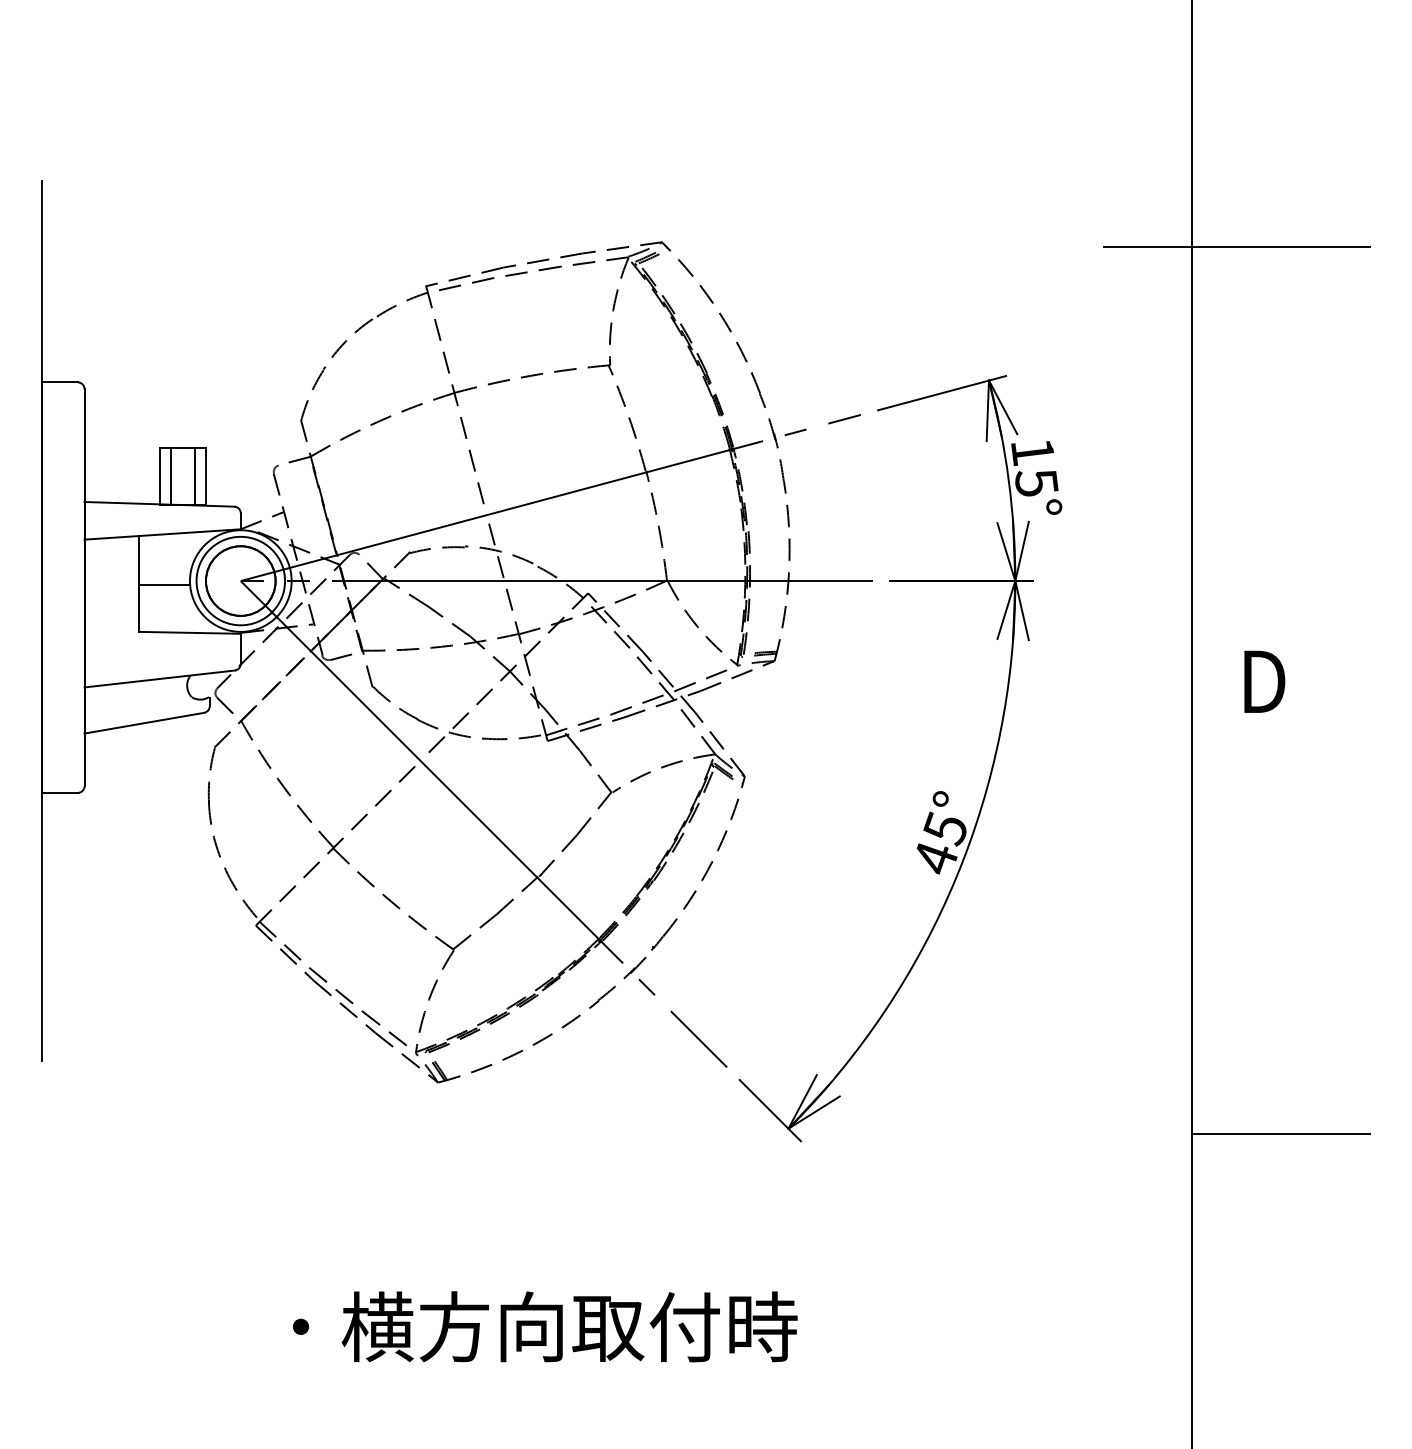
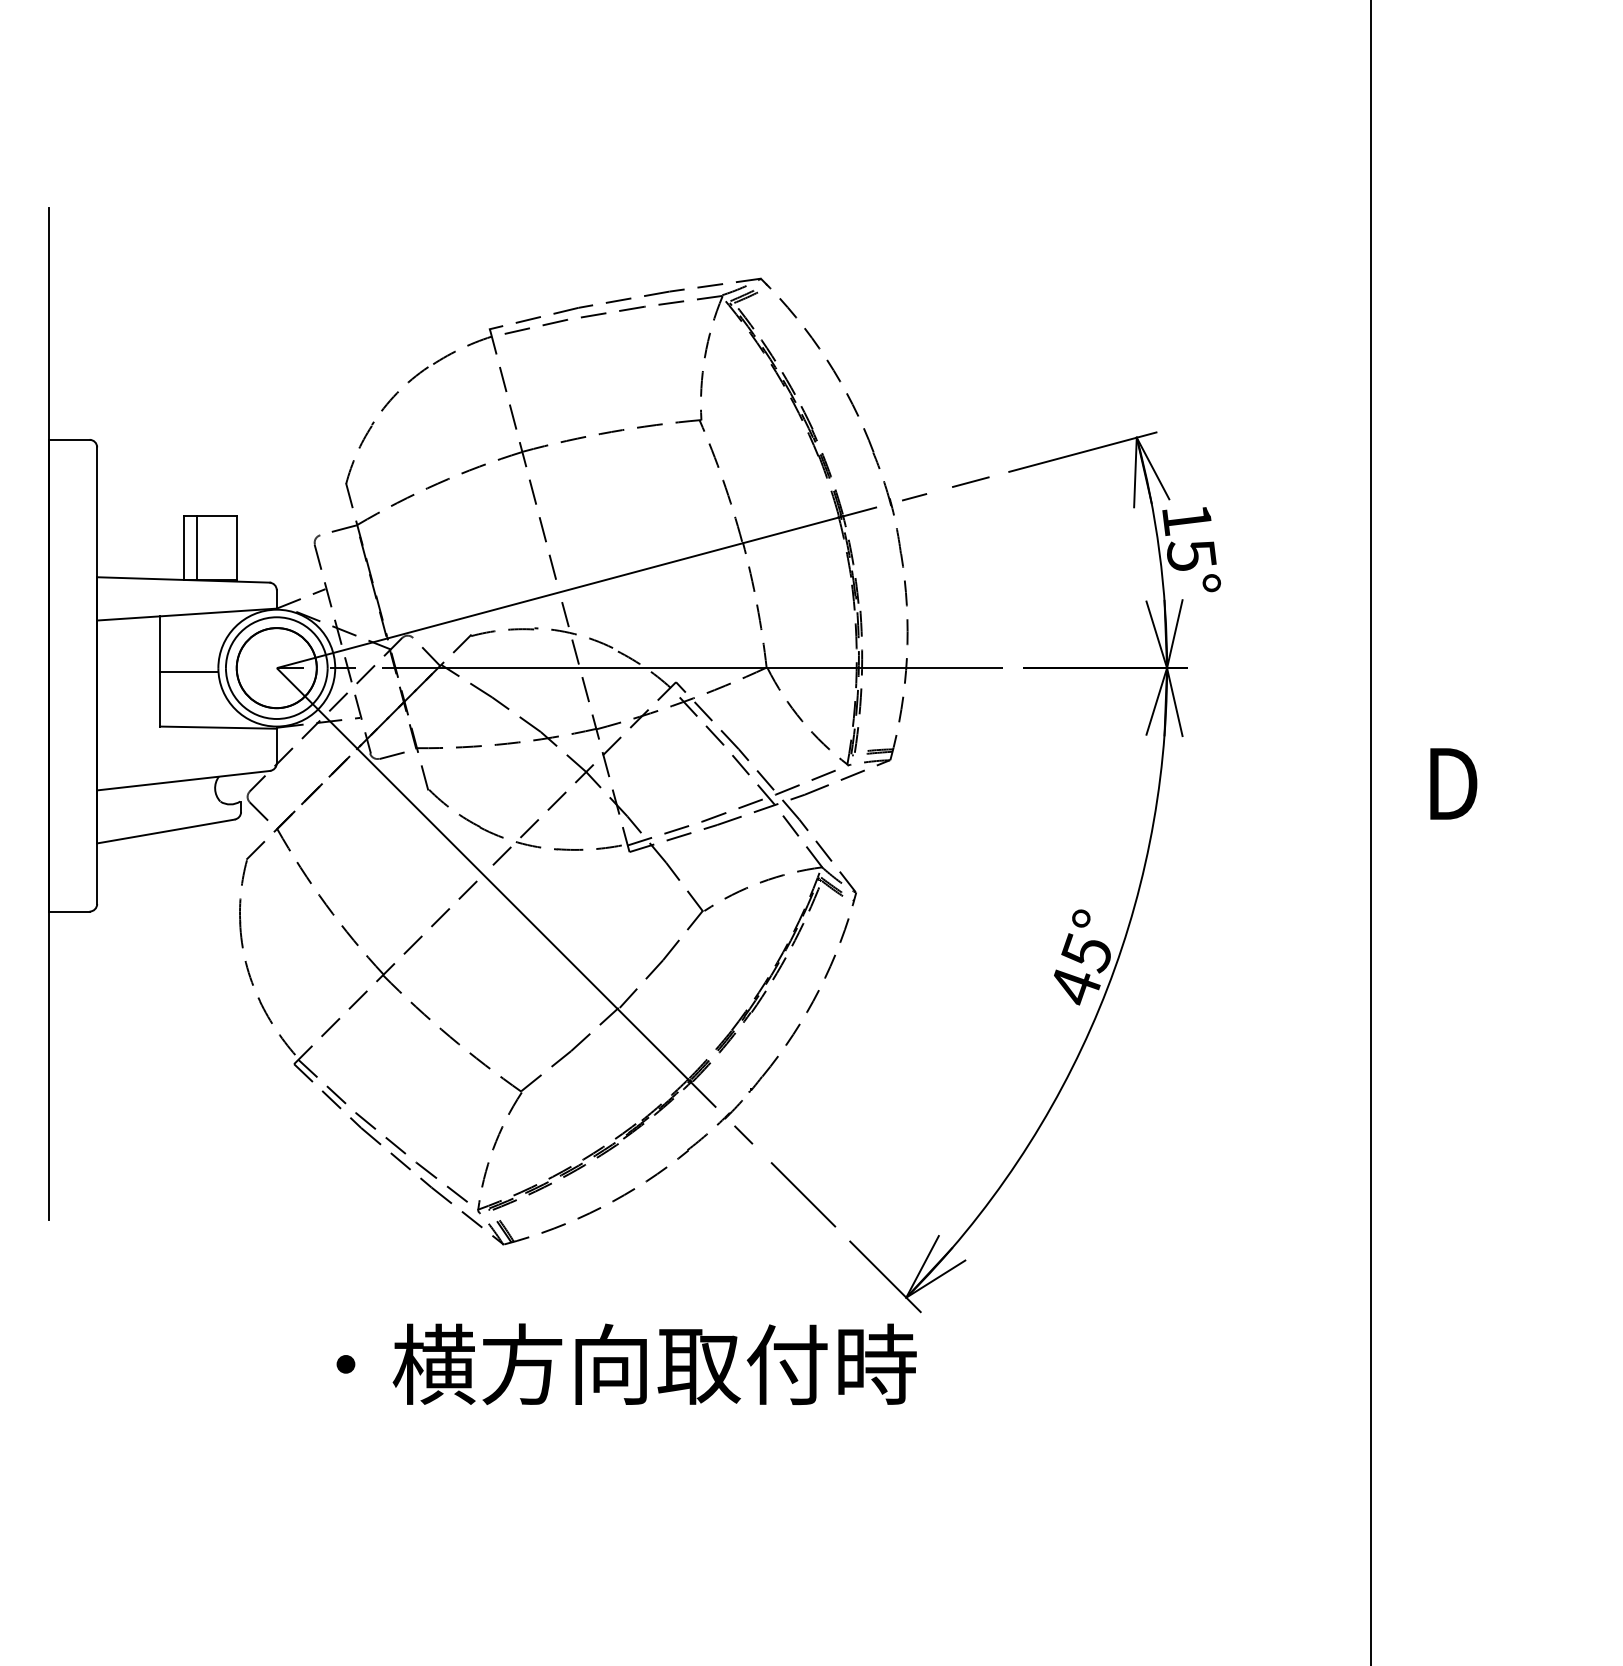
line: (1236, 247) -> (1421, 284), removed
line: (194, 476) -> (223, 547), removed
line: (1281, 1133) -> (1472, 1303), removed
text: (545, 1326) -> (626, 1364), moved

